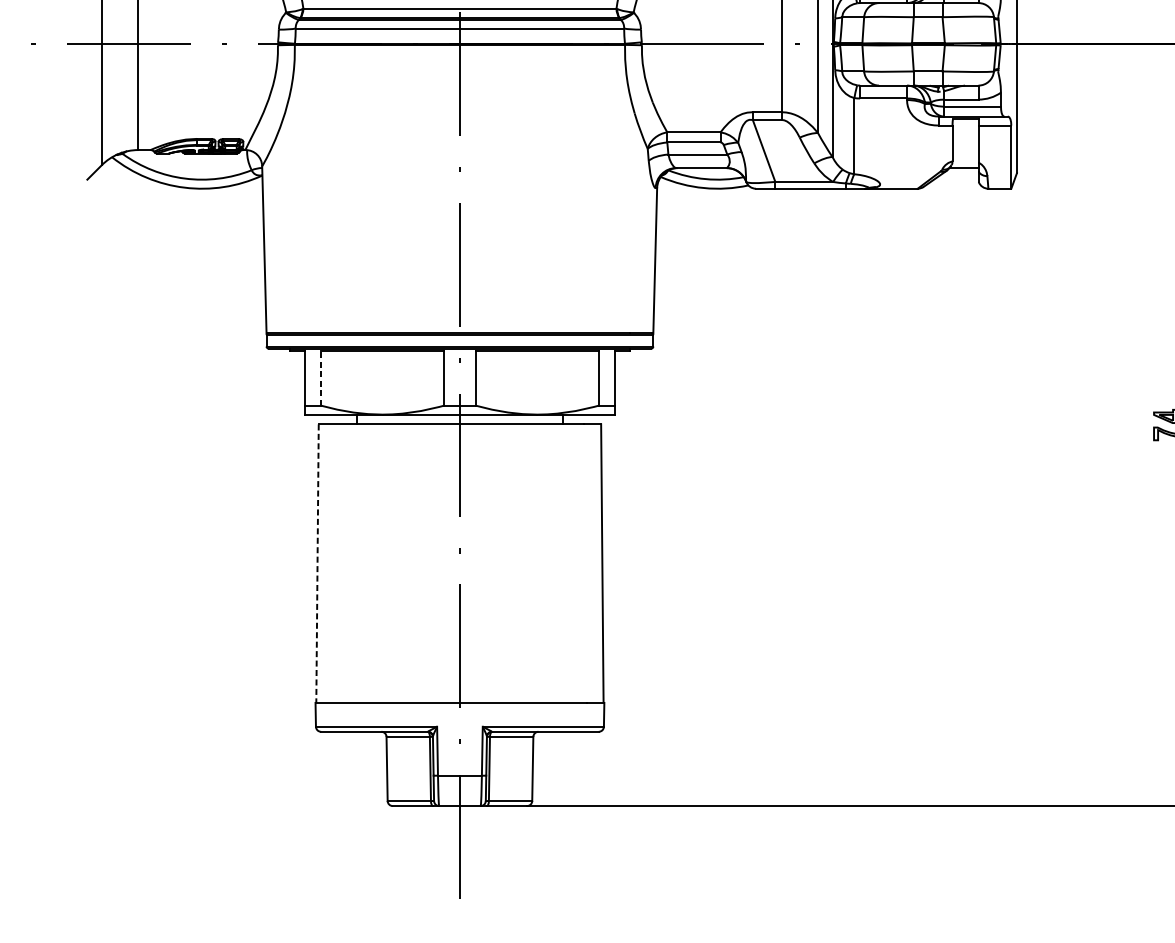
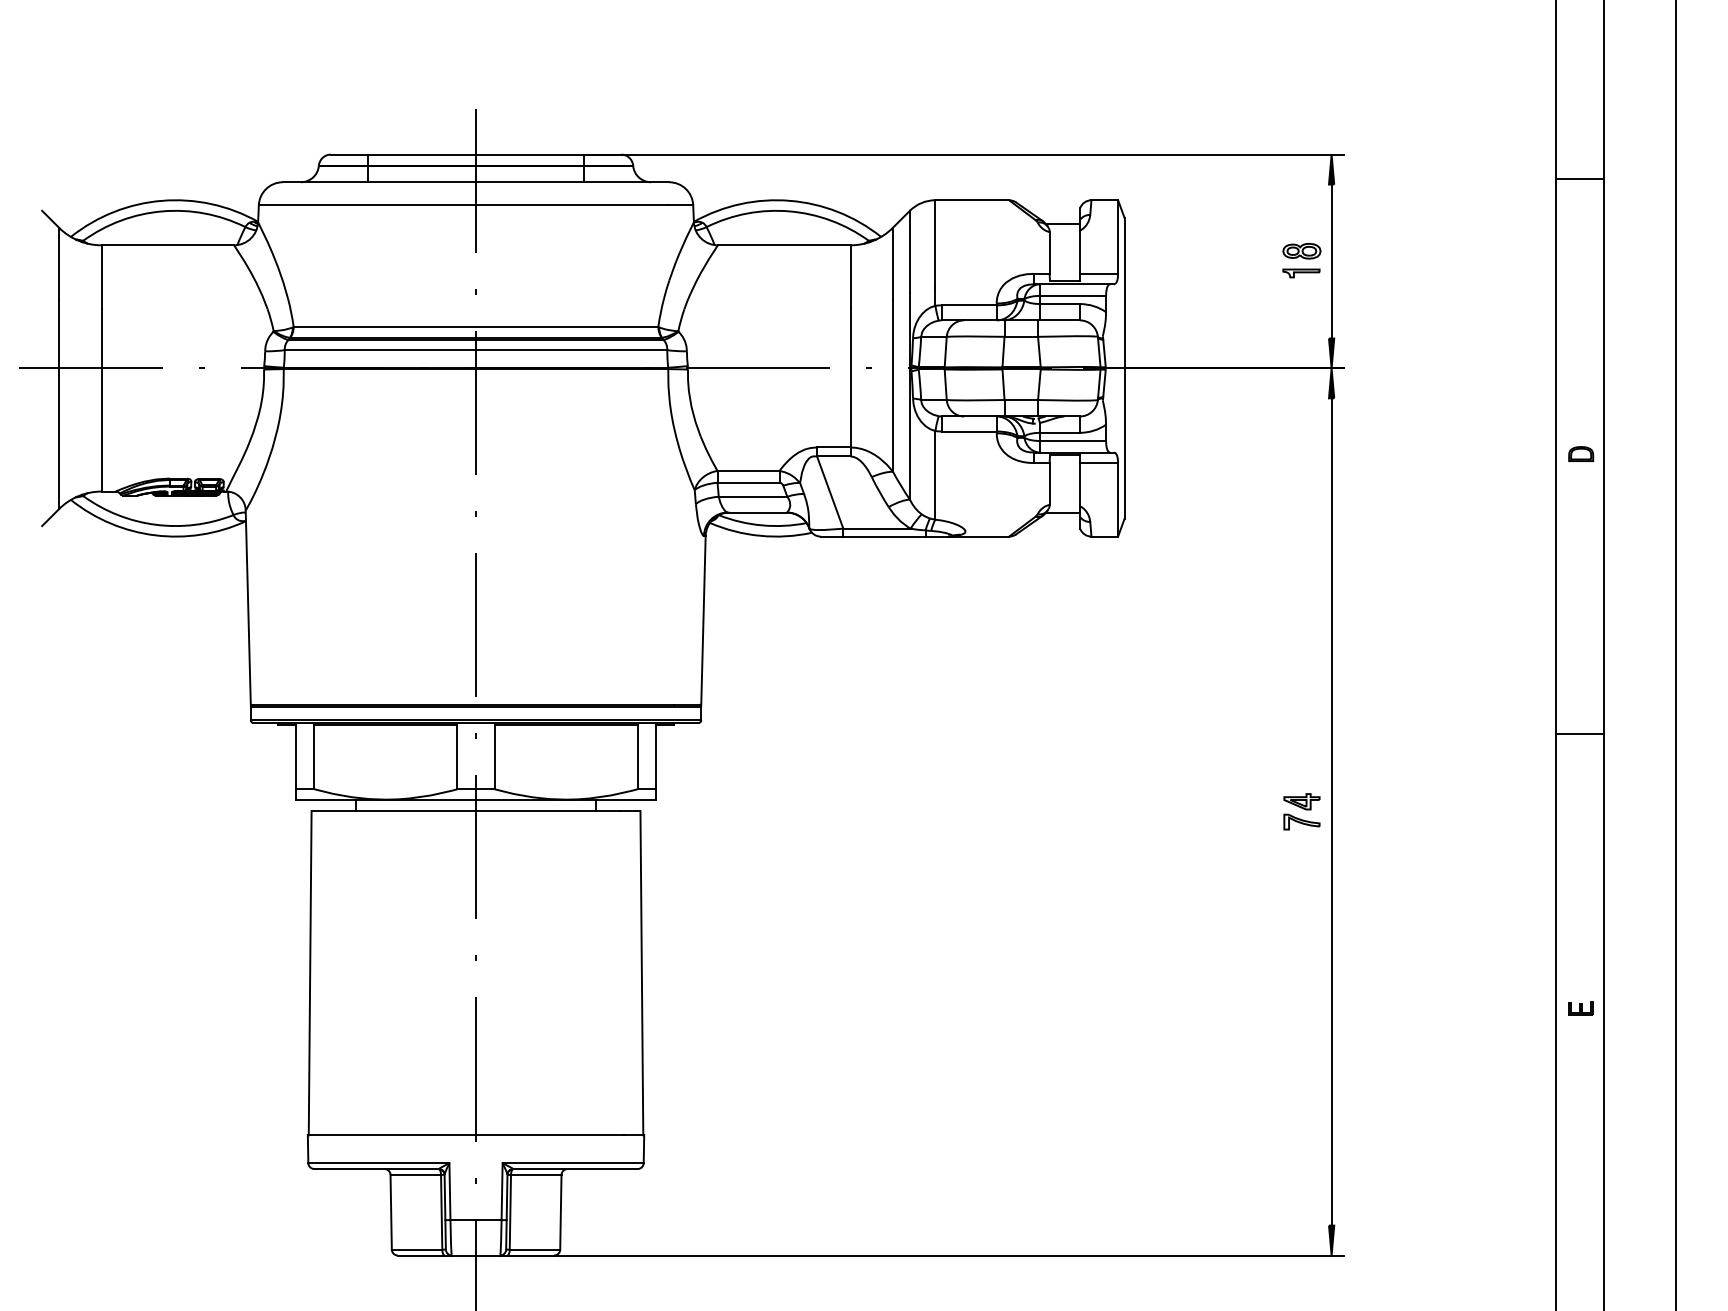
line: (321, 377) -> (314, 756), dashed -> solid
line: (317, 563) -> (310, 973), dashed -> solid

